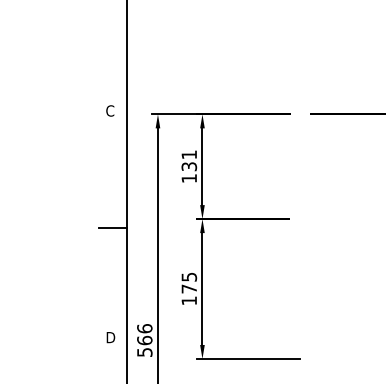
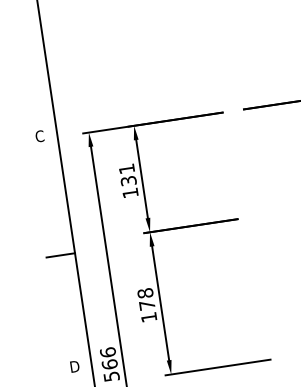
text: (189, 276) -> (145, 292), 175 -> 178

